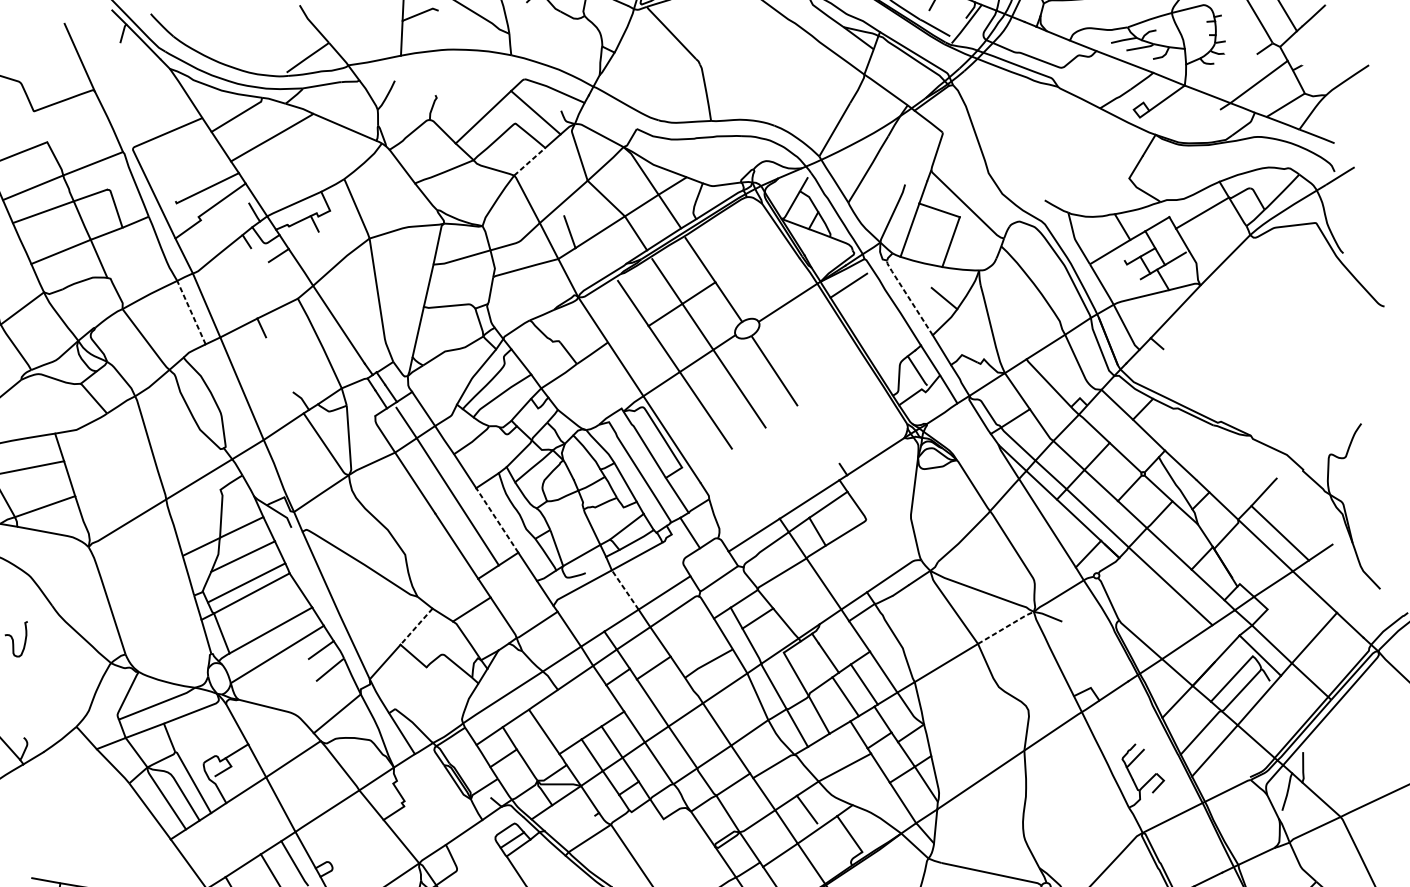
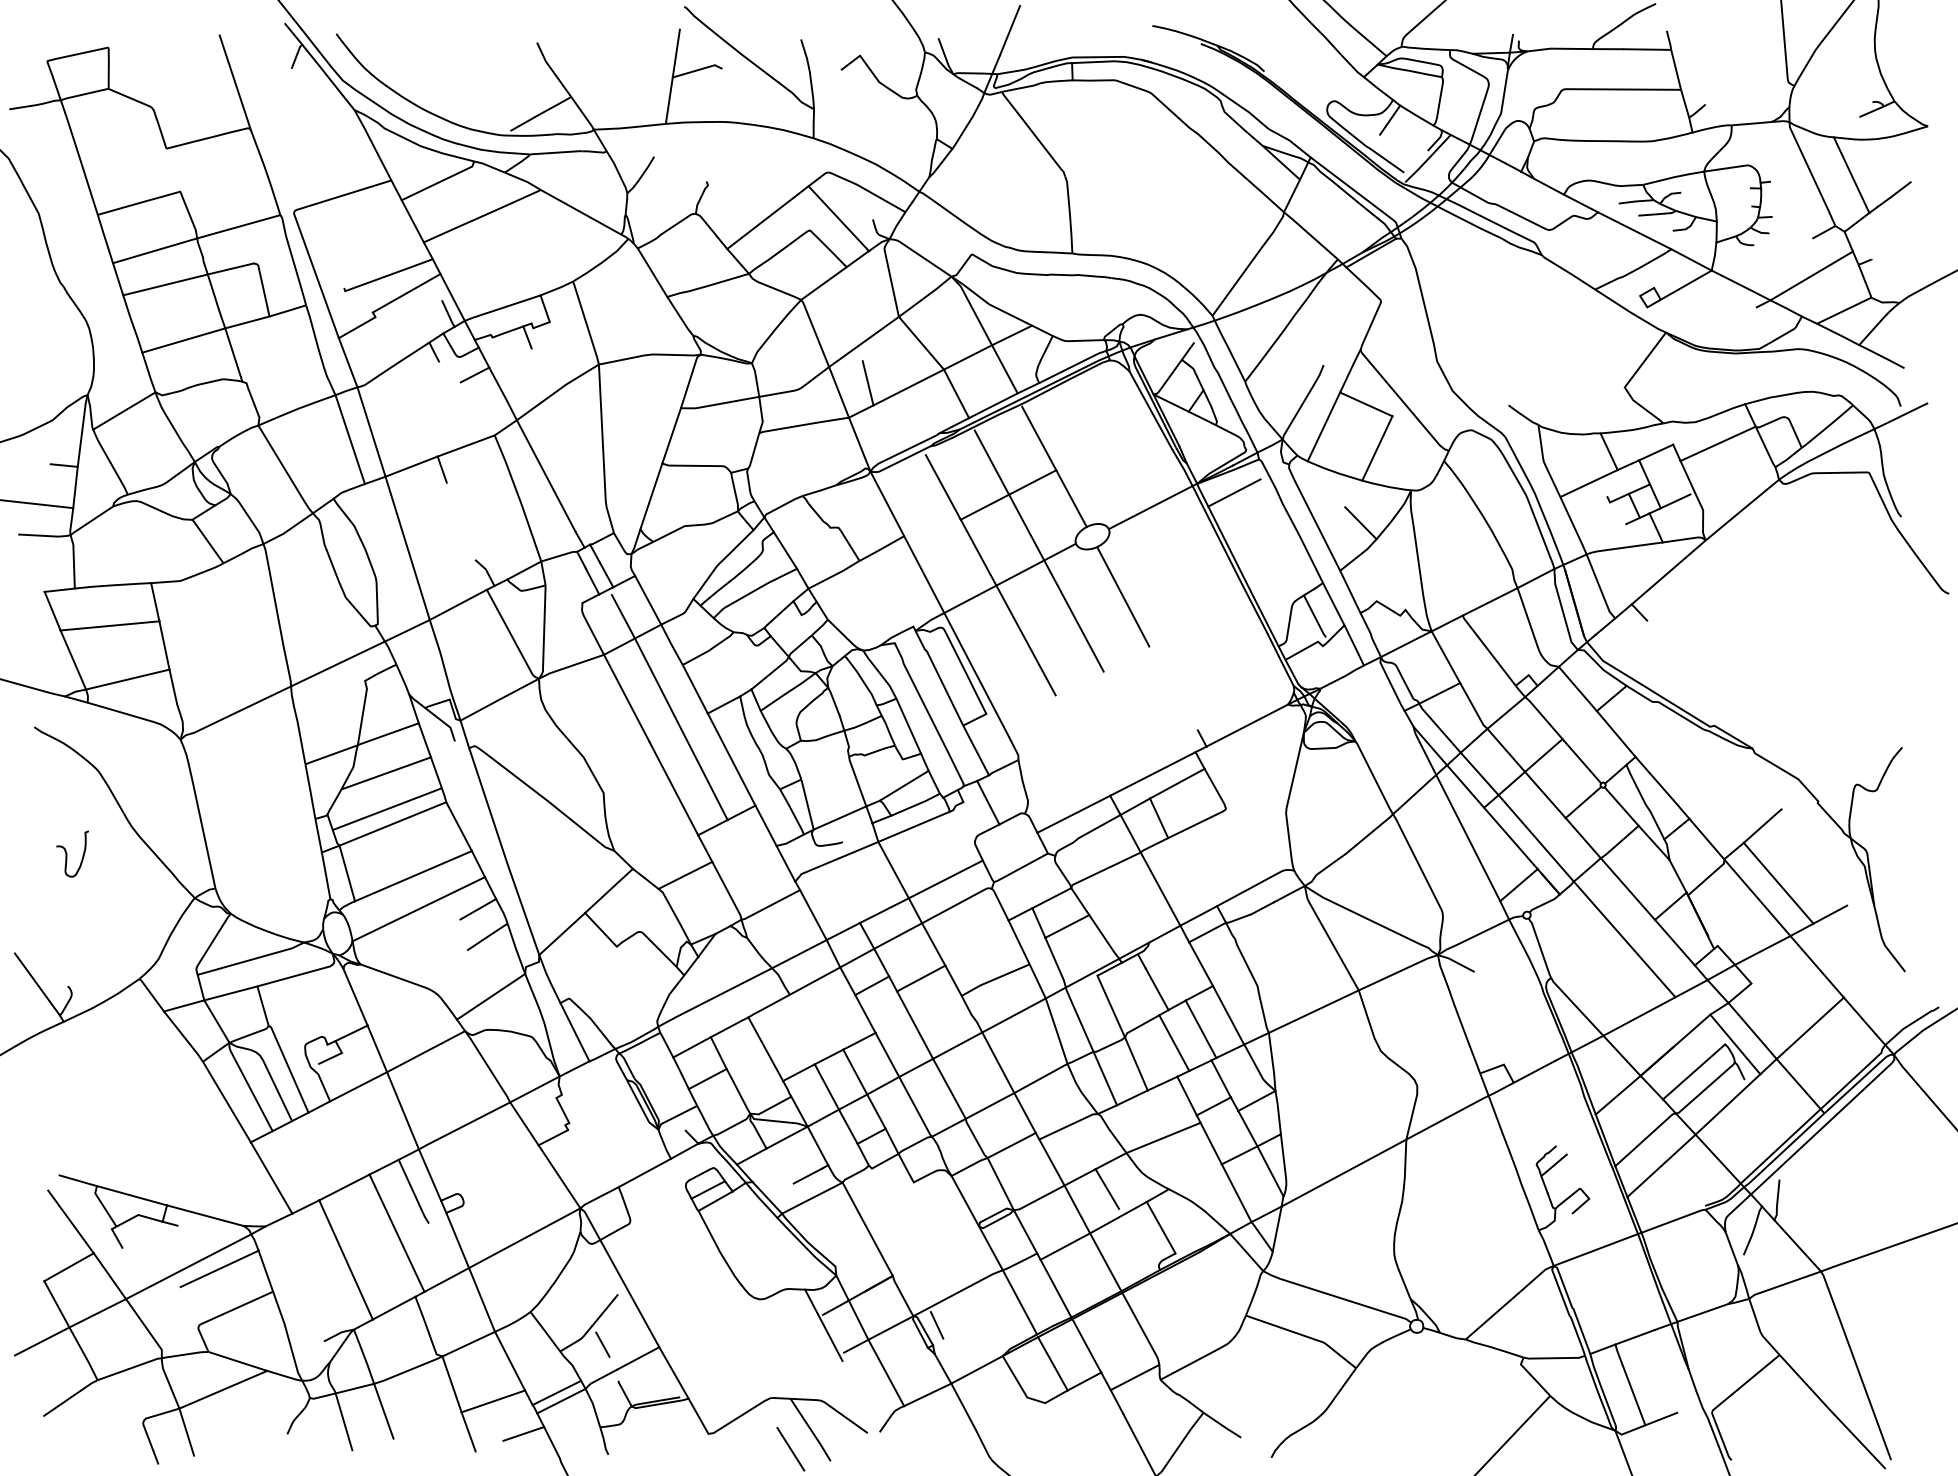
line: (529, 161) -> (823, 283), dashed -> solid
line: (908, 297) -> (1312, 516), dashed -> solid
line: (191, 312) -> (350, 439), dashed -> solid
line: (497, 520) -> (731, 759), dashed -> solid
line: (625, 589) -> (893, 869), dashed -> solid
line: (416, 626) -> (609, 890), dashed -> solid
line: (1006, 626) -> (1399, 971), dashed -> solid
line: (584, 822) -> (807, 1175), added

